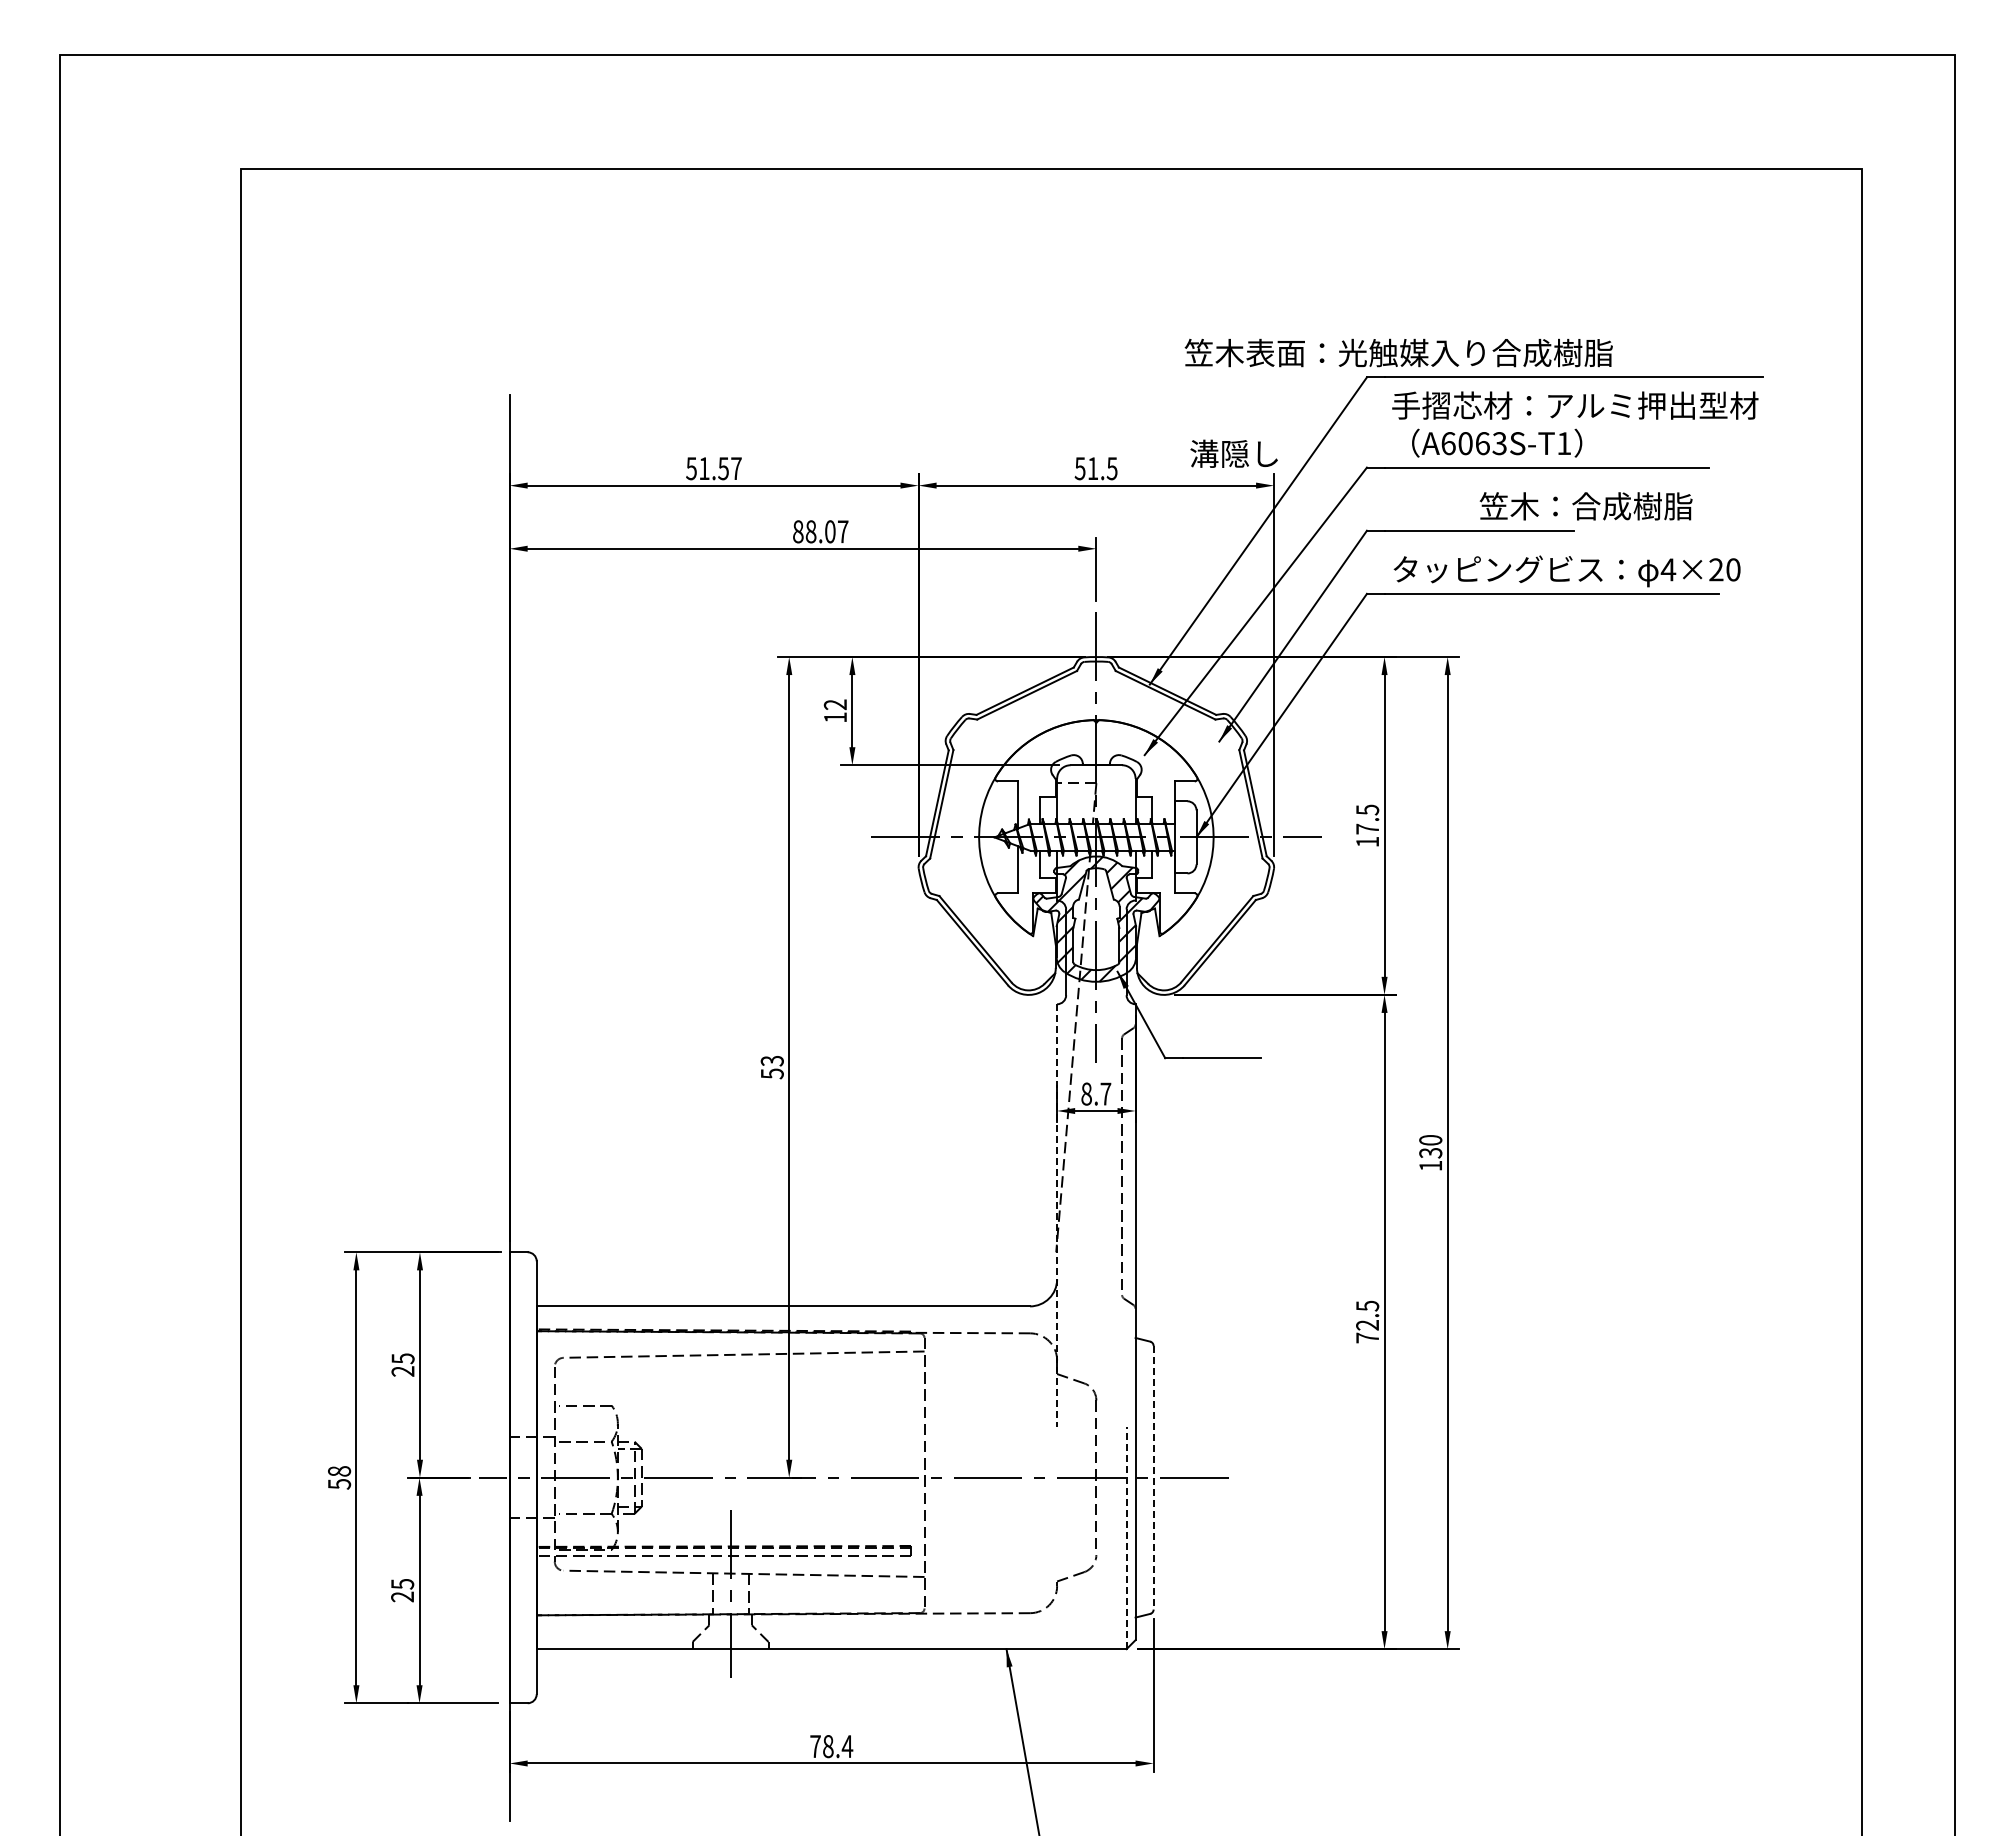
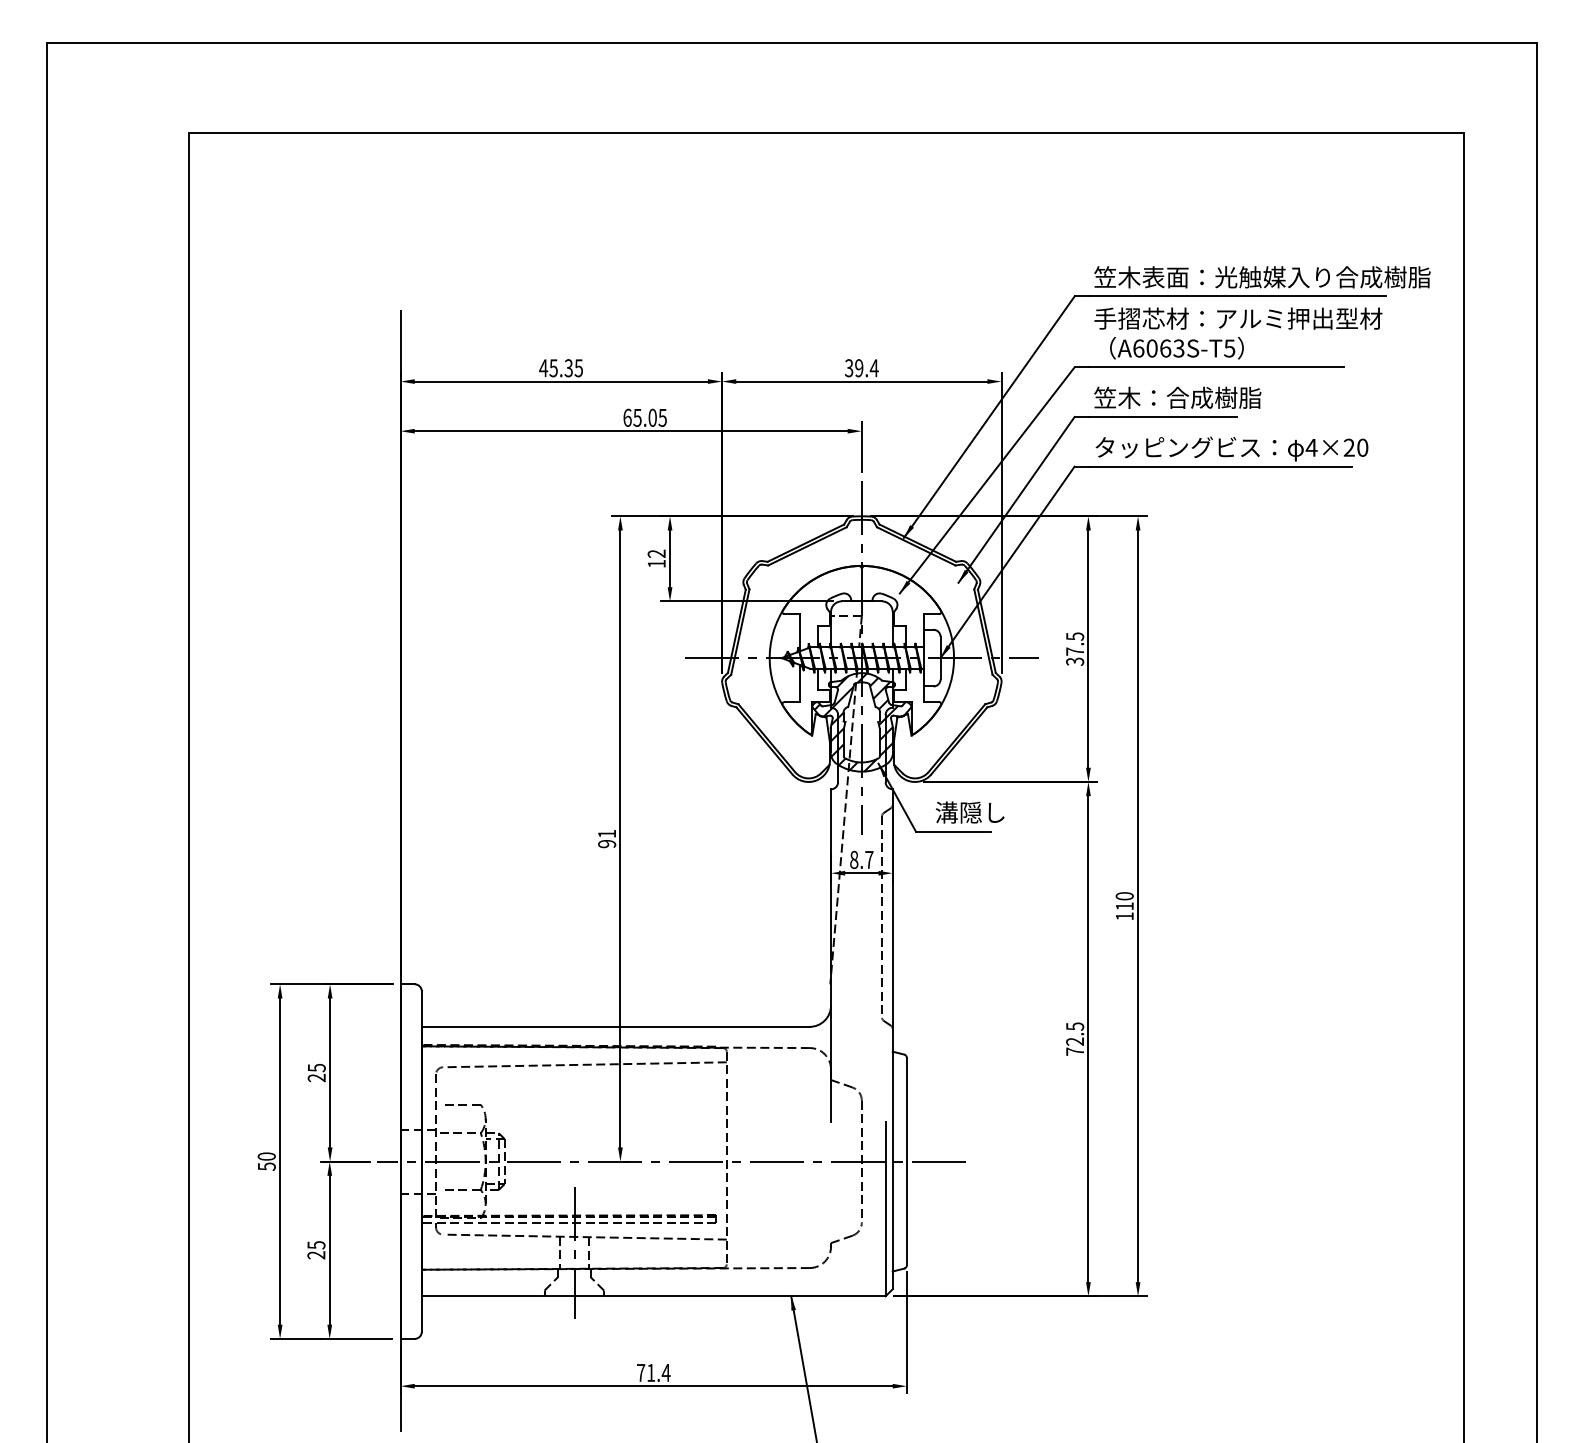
text: (1398, 352) -> (1262, 276), moved
text: (1563, 443) -> (1229, 348), A6063S-T1 -> A6063S-T5
text: (1233, 453) -> (969, 812), moved
text: (713, 468) -> (560, 368), 51.57 -> 45.35
text: (1096, 468) -> (861, 368), 51.5 -> 39.4
text: (1585, 506) -> (1177, 397), moved
text: (820, 531) -> (644, 417), 88.07 -> 65.05
text: (1367, 841) -> (1075, 661), 17.5 -> 37.5
text: (771, 1067) -> (606, 839), 53 -> 91
text: (1430, 1153) -> (1124, 906), 130 -> 110
line: (1057, 1215) -> (831, 955), dashed -> solid
text: (339, 1471) -> (266, 1156), 58 -> 50
line: (1153, 1477) -> (906, 1161), dashed -> solid
line: (1126, 1538) -> (885, 1209), dashed -> solid
text: (828, 1746) -> (651, 1372), 78.4 -> 71.4

